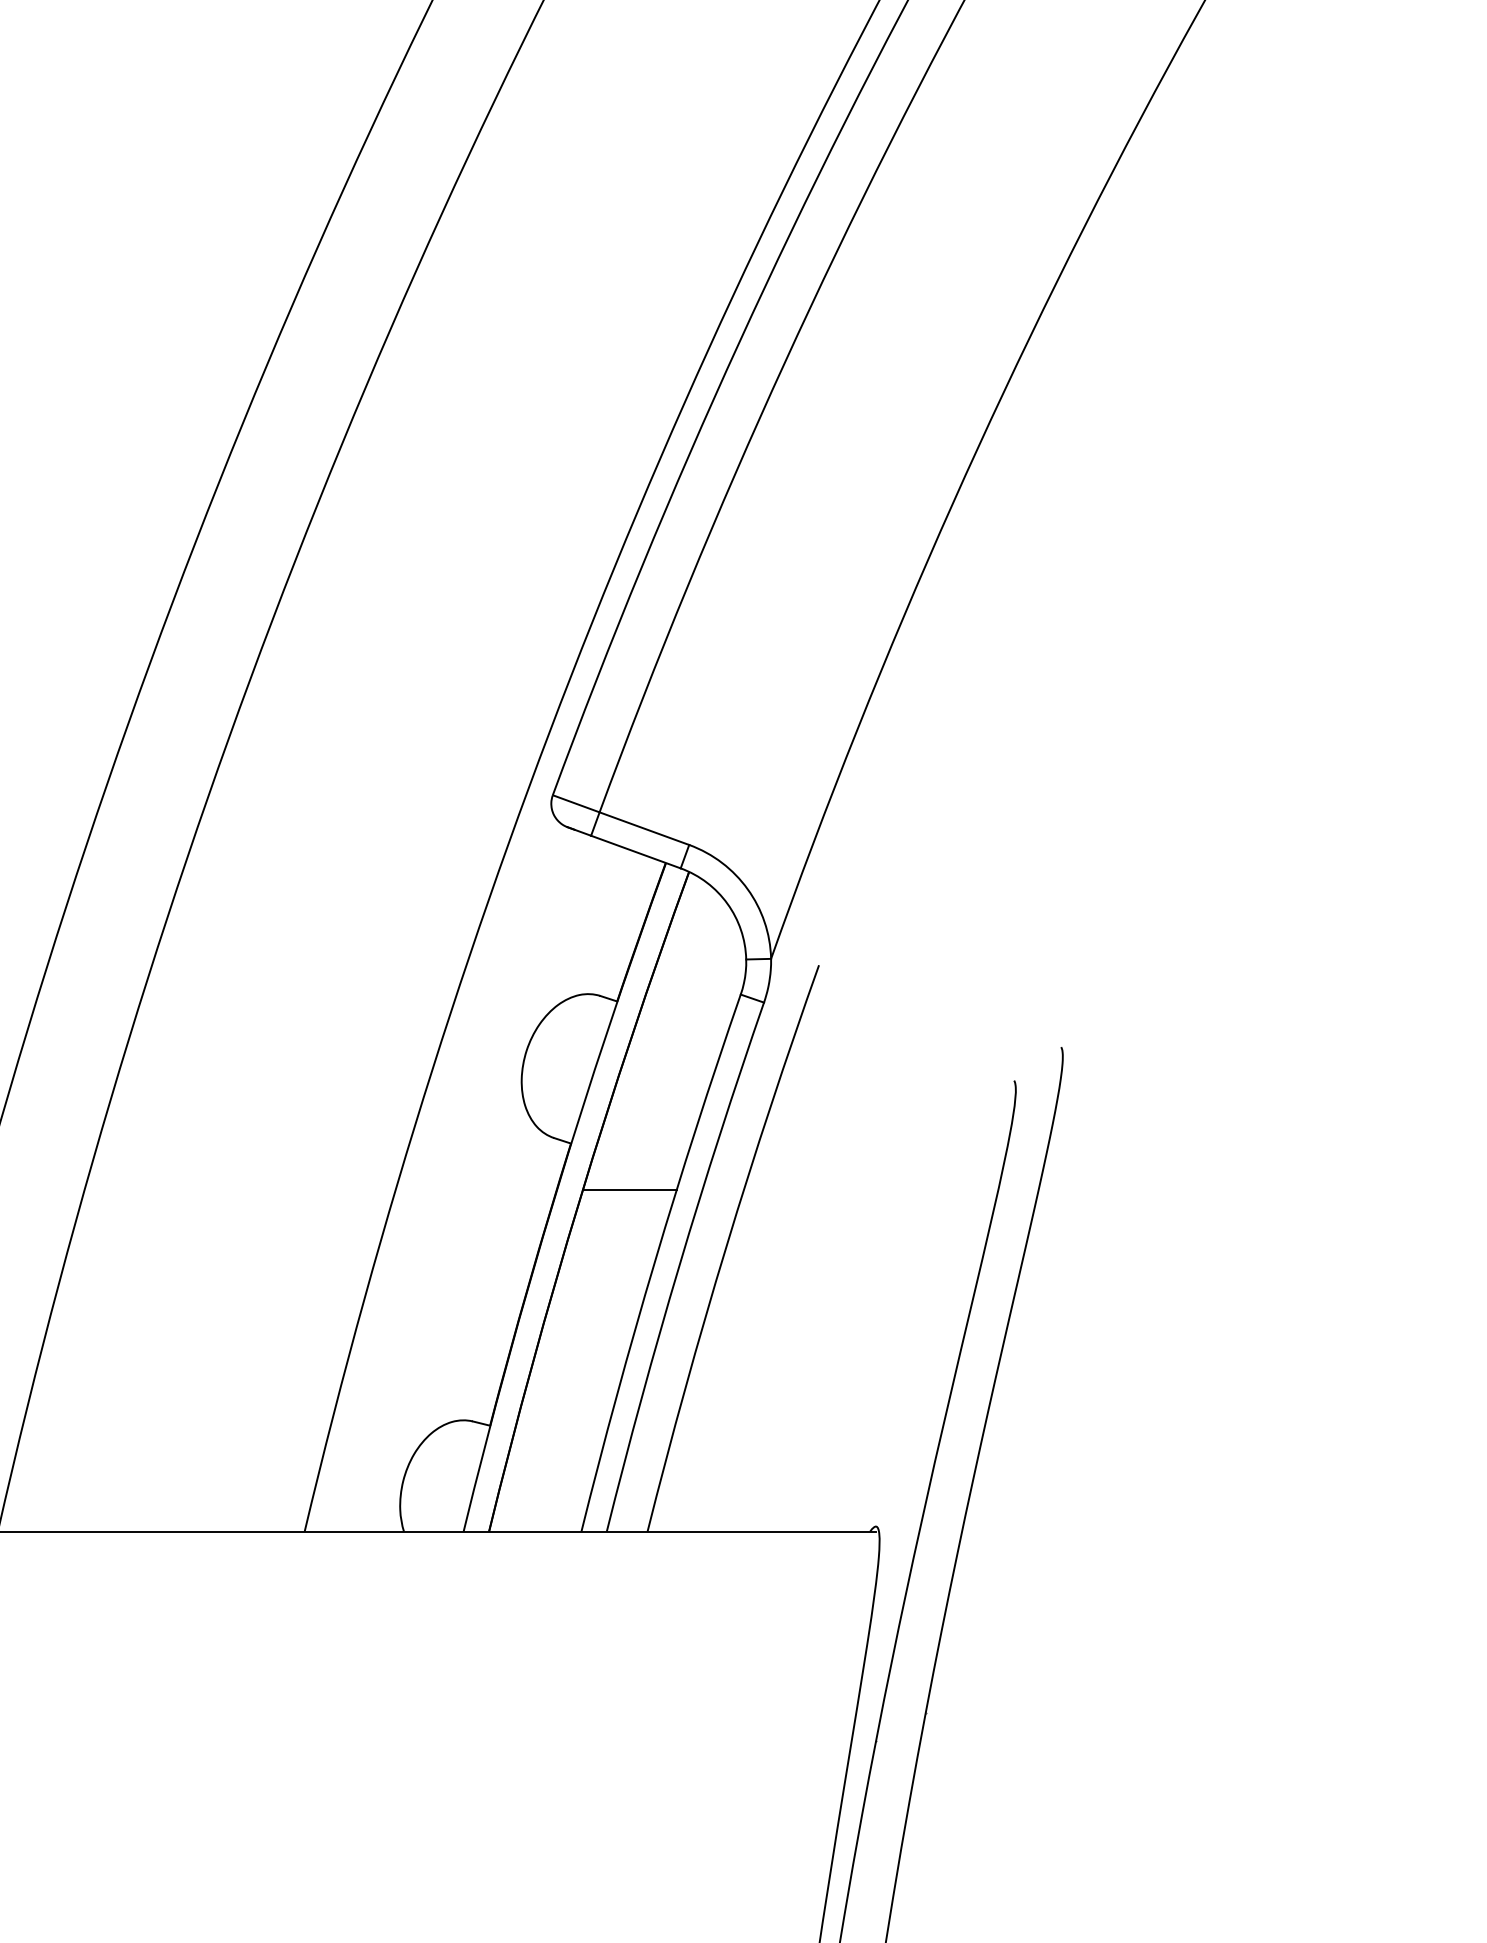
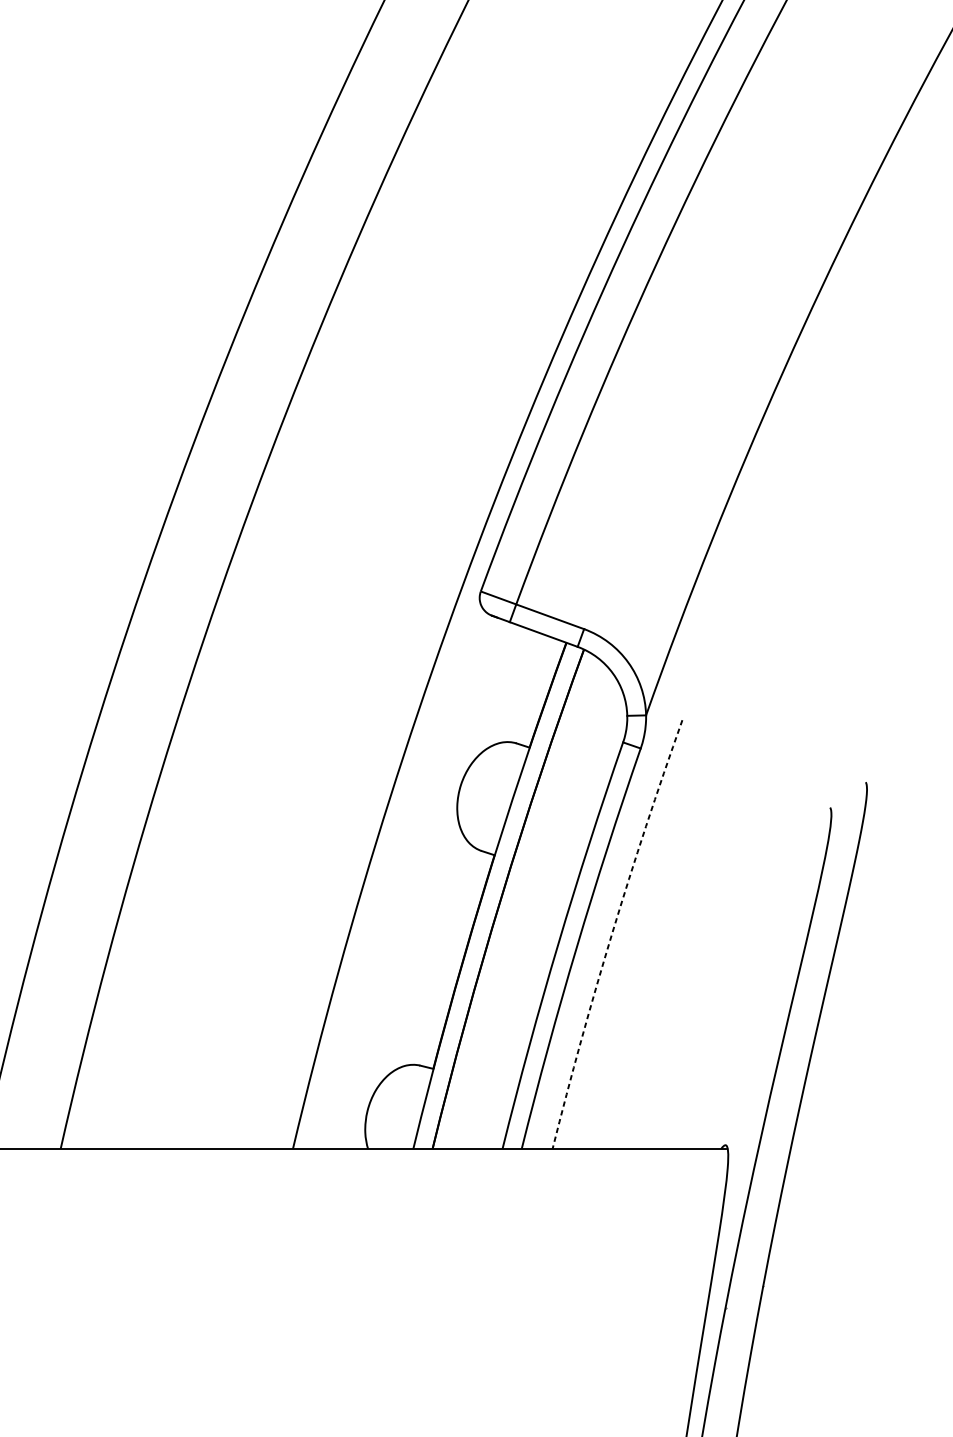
line: (629, 1190) -> (538, 890), removed
arc: (726, 1246) -> (612, 933), solid -> dashed

